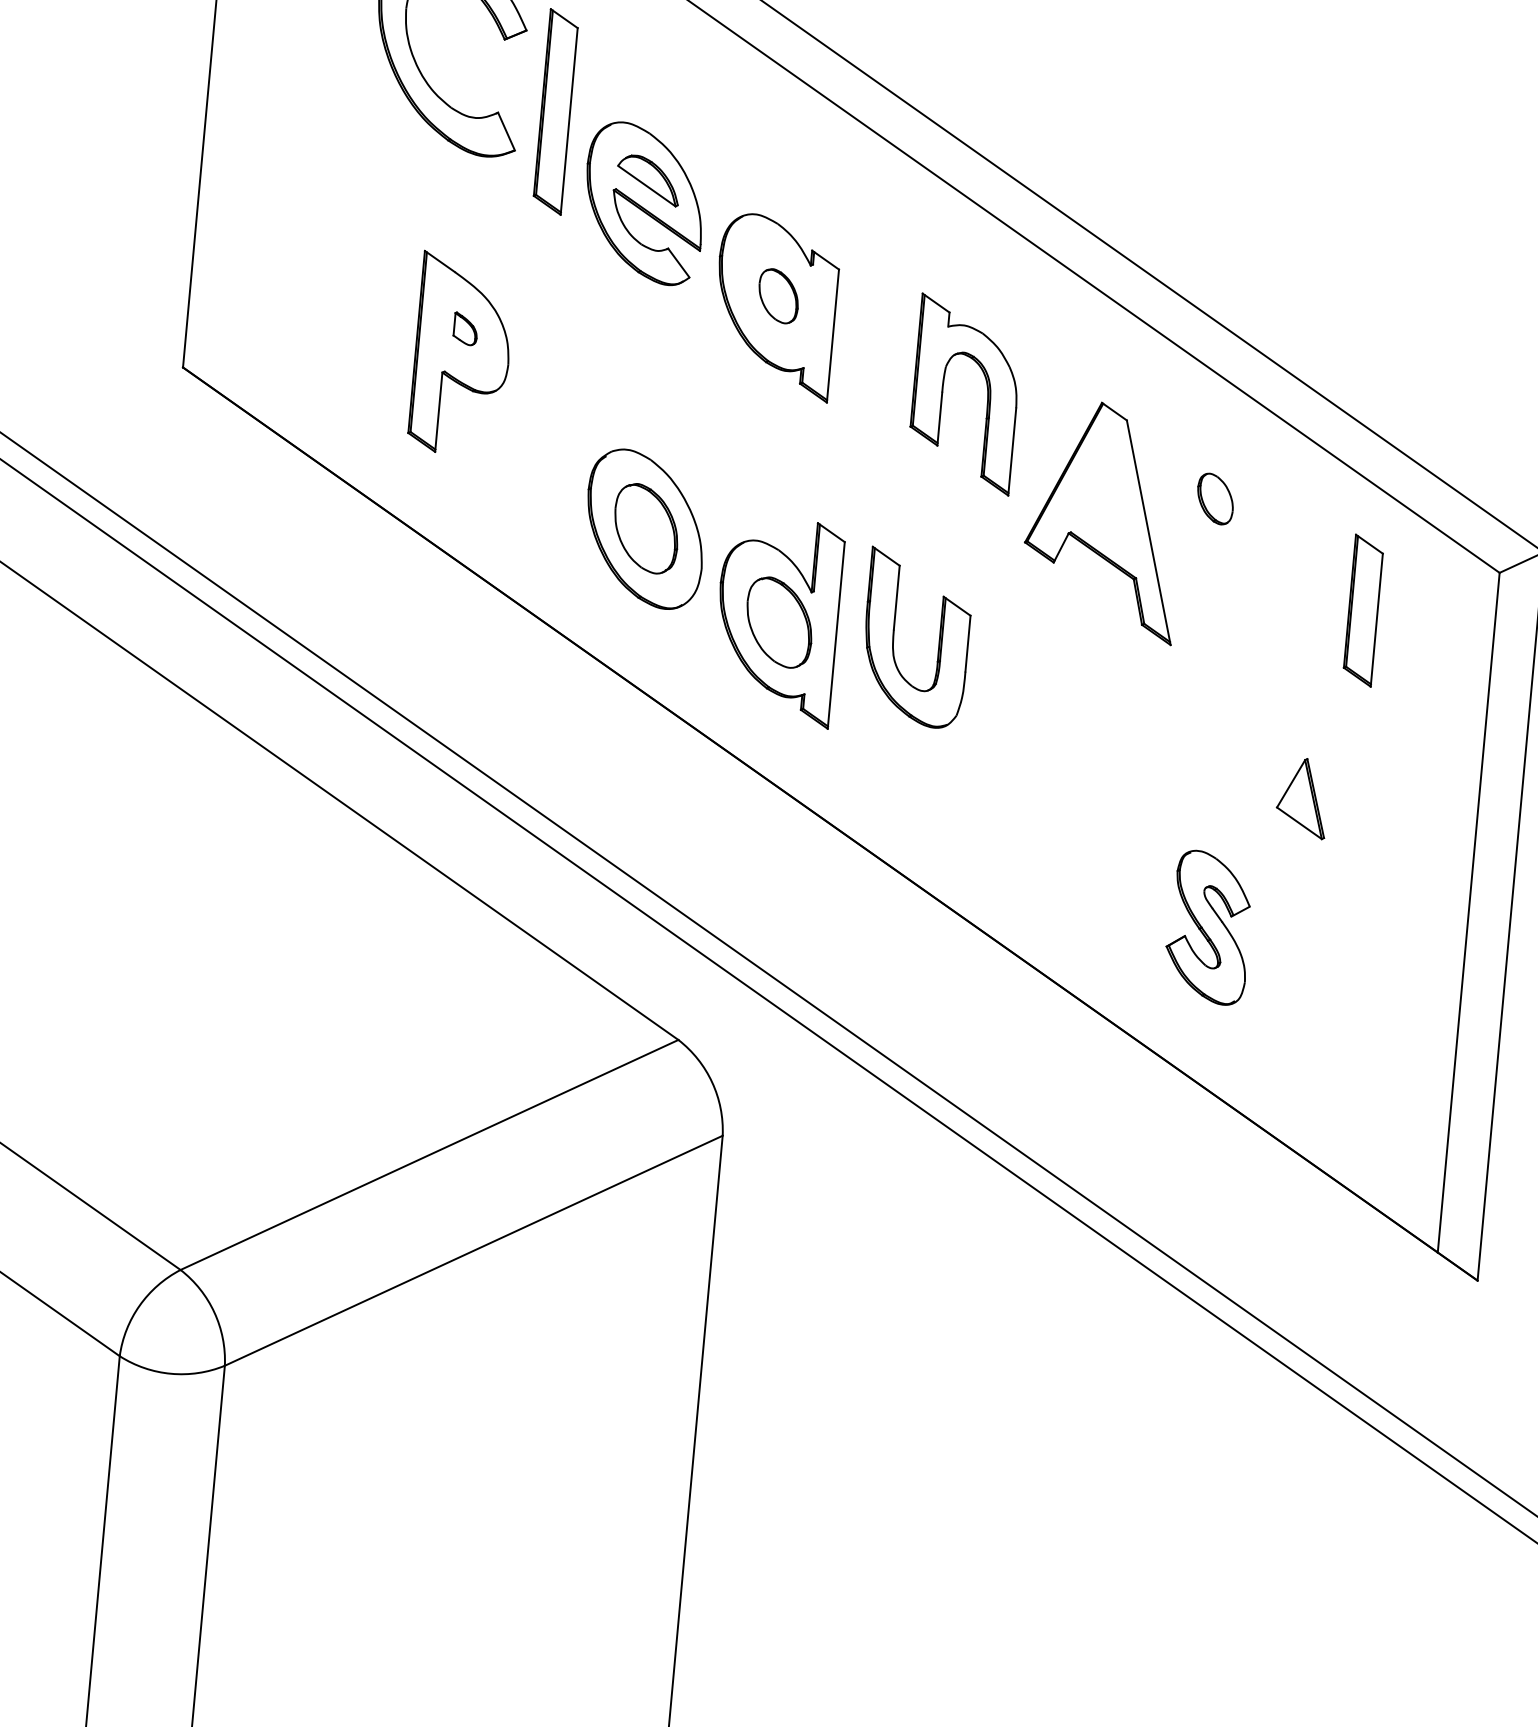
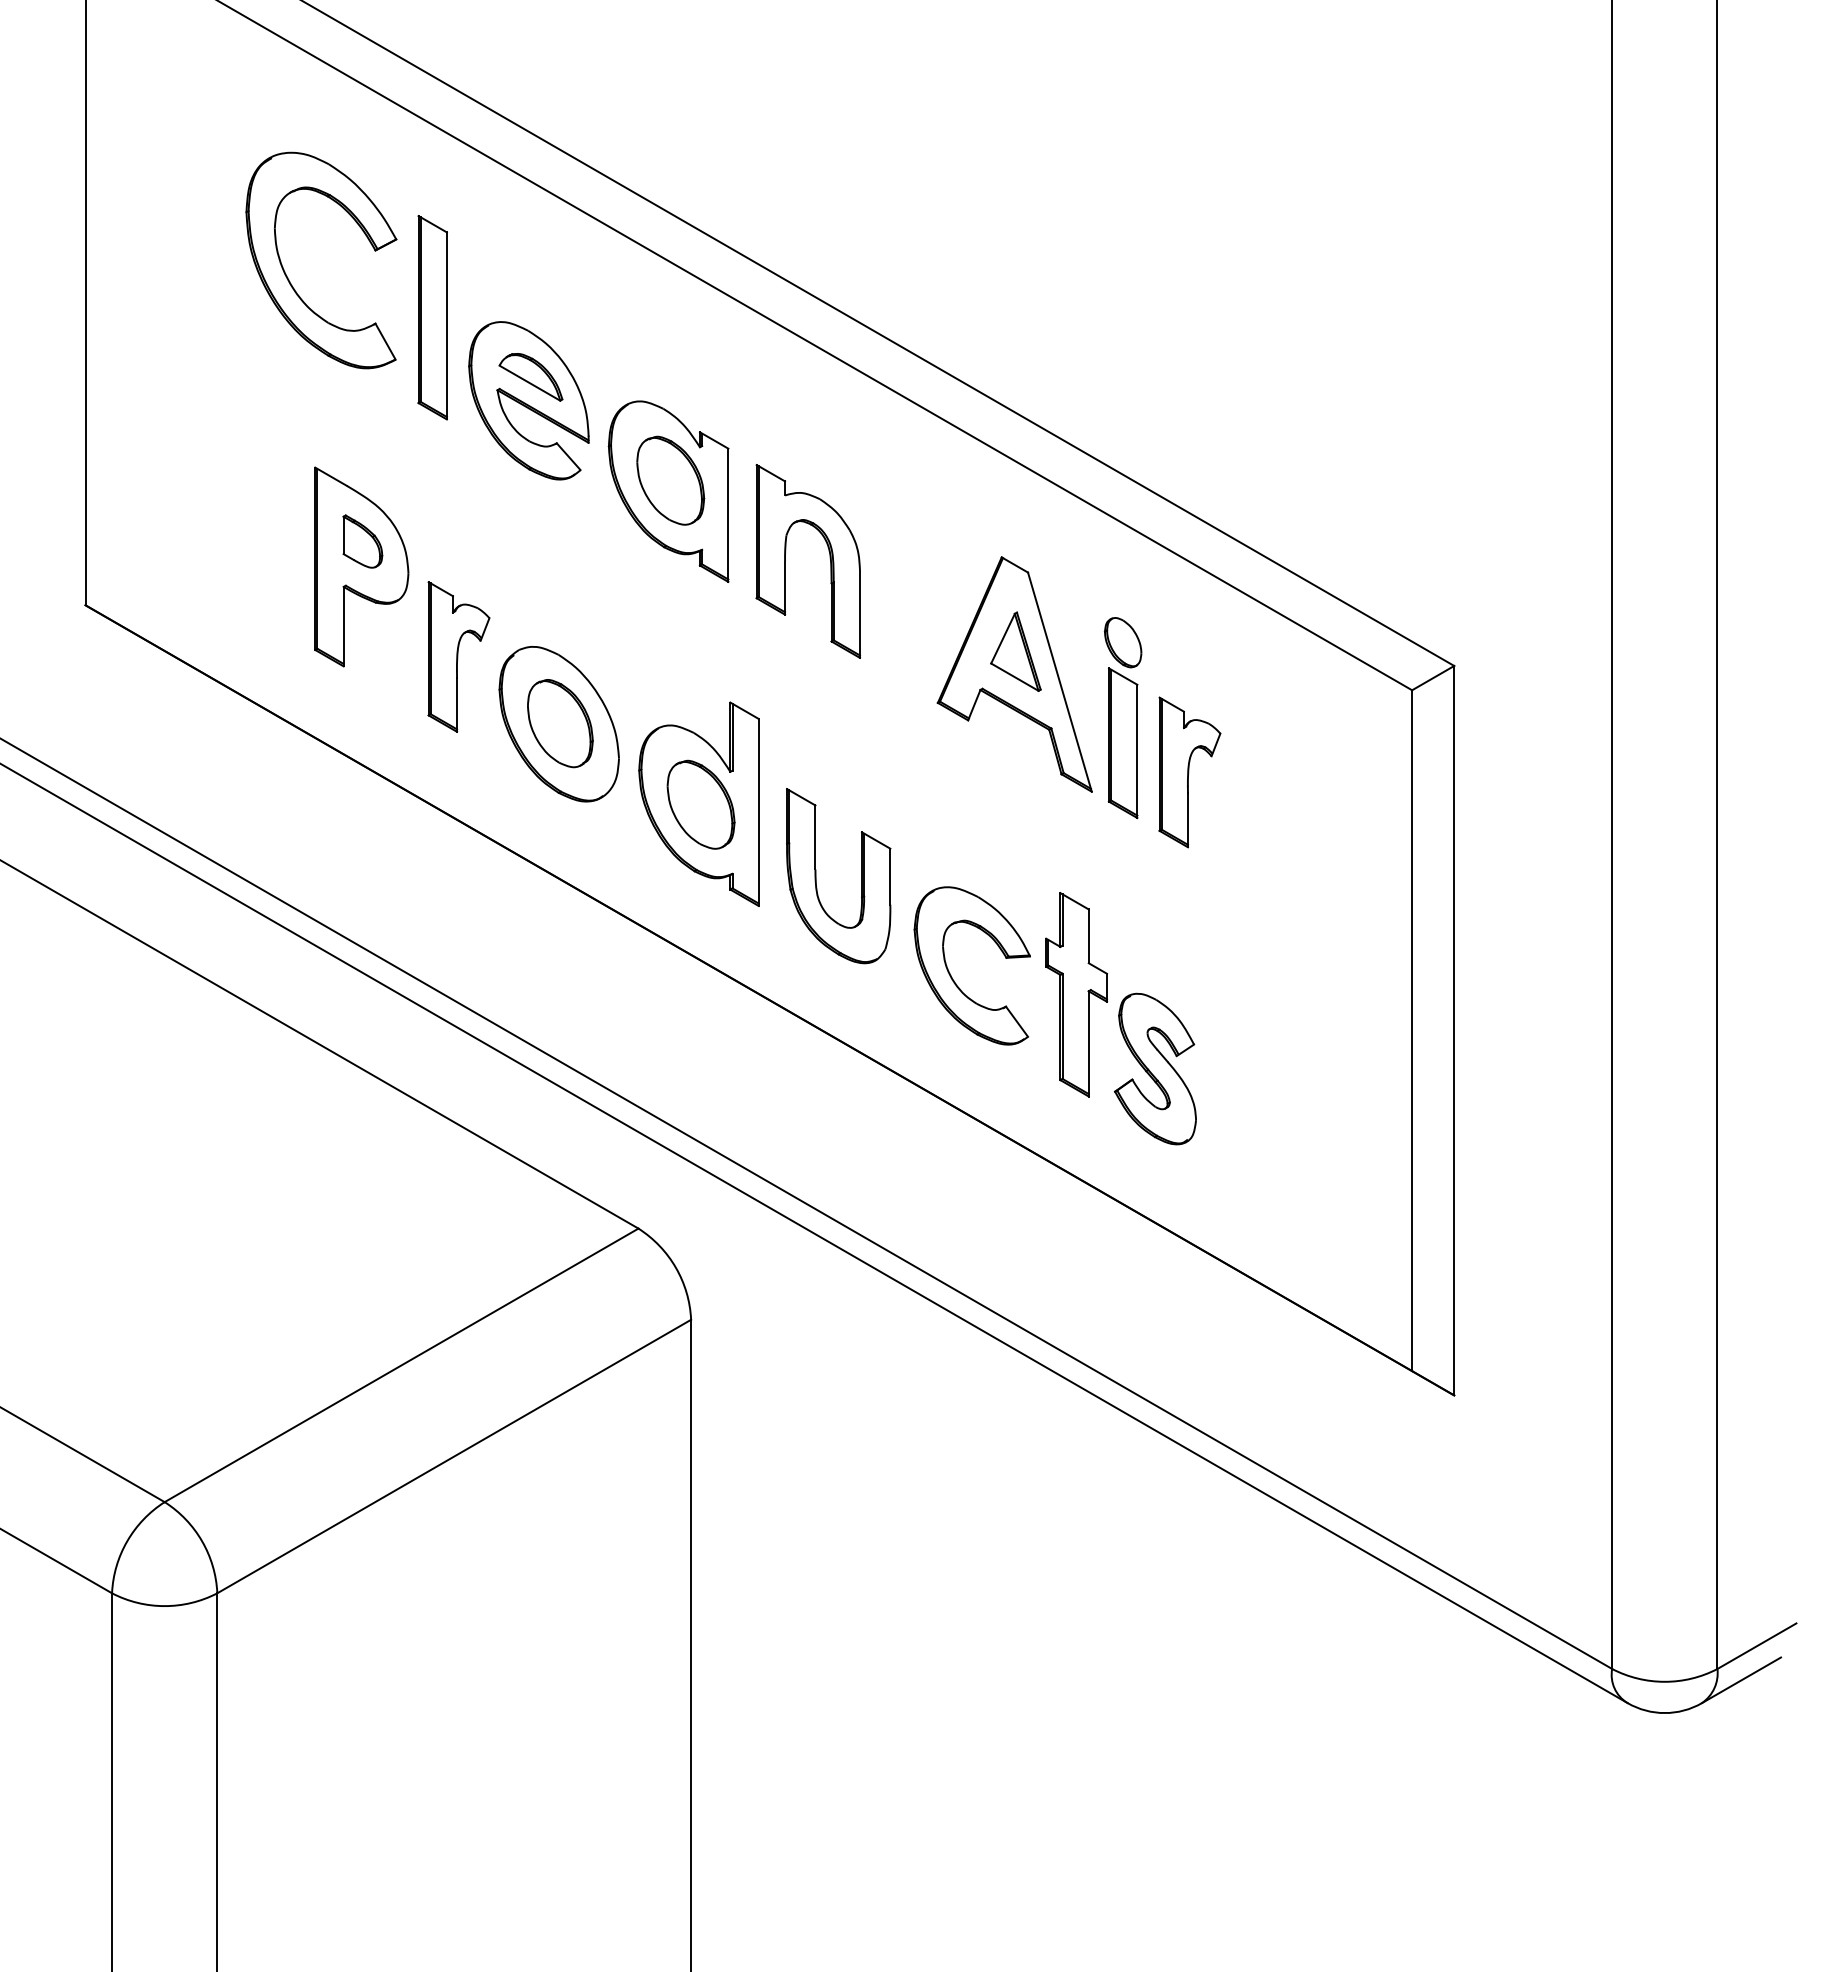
part: (778, 296) -> (670, 480), size x1.67
part: (465, 328) -> (362, 541), size x1.67
part: (942, 392) -> (785, 561), moved
part: (550, 452) -> (458, 656), added
part: (1362, 610) -> (1122, 743), moved
part: (1269, 634) -> (1189, 772), added
part: (894, 636) -> (816, 876), moved
part: (1302, 797) -> (1015, 651), moved
part: (1013, 815) -> (951, 975), added
part: (1136, 846) -> (1076, 994), added

